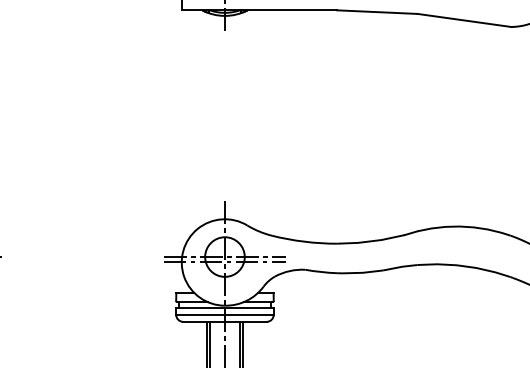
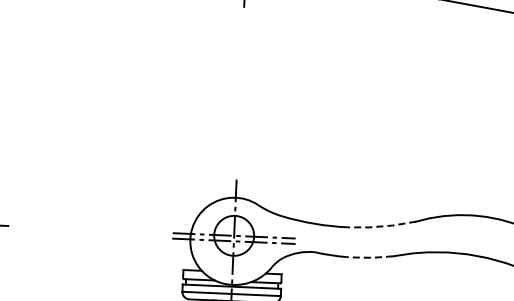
line: (370, 241) -> (381, 226), solid -> dashed
line: (359, 272) -> (369, 257), solid -> dashed

